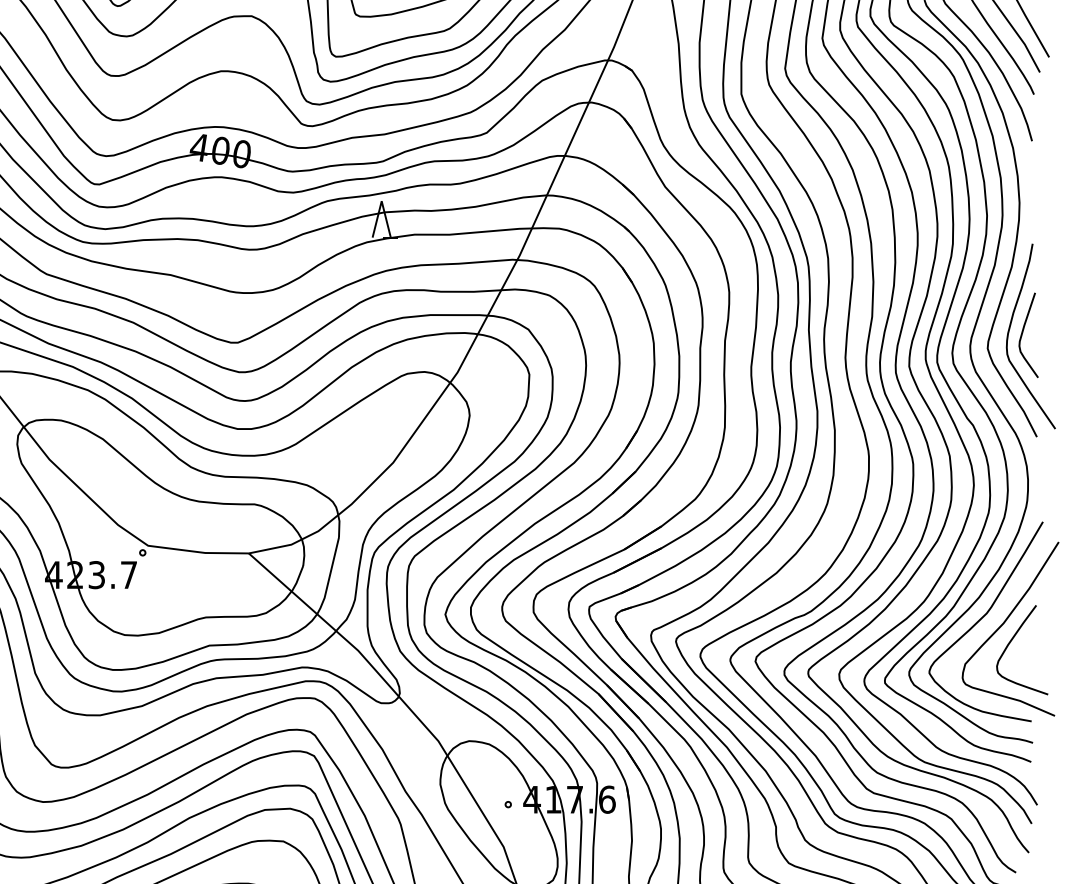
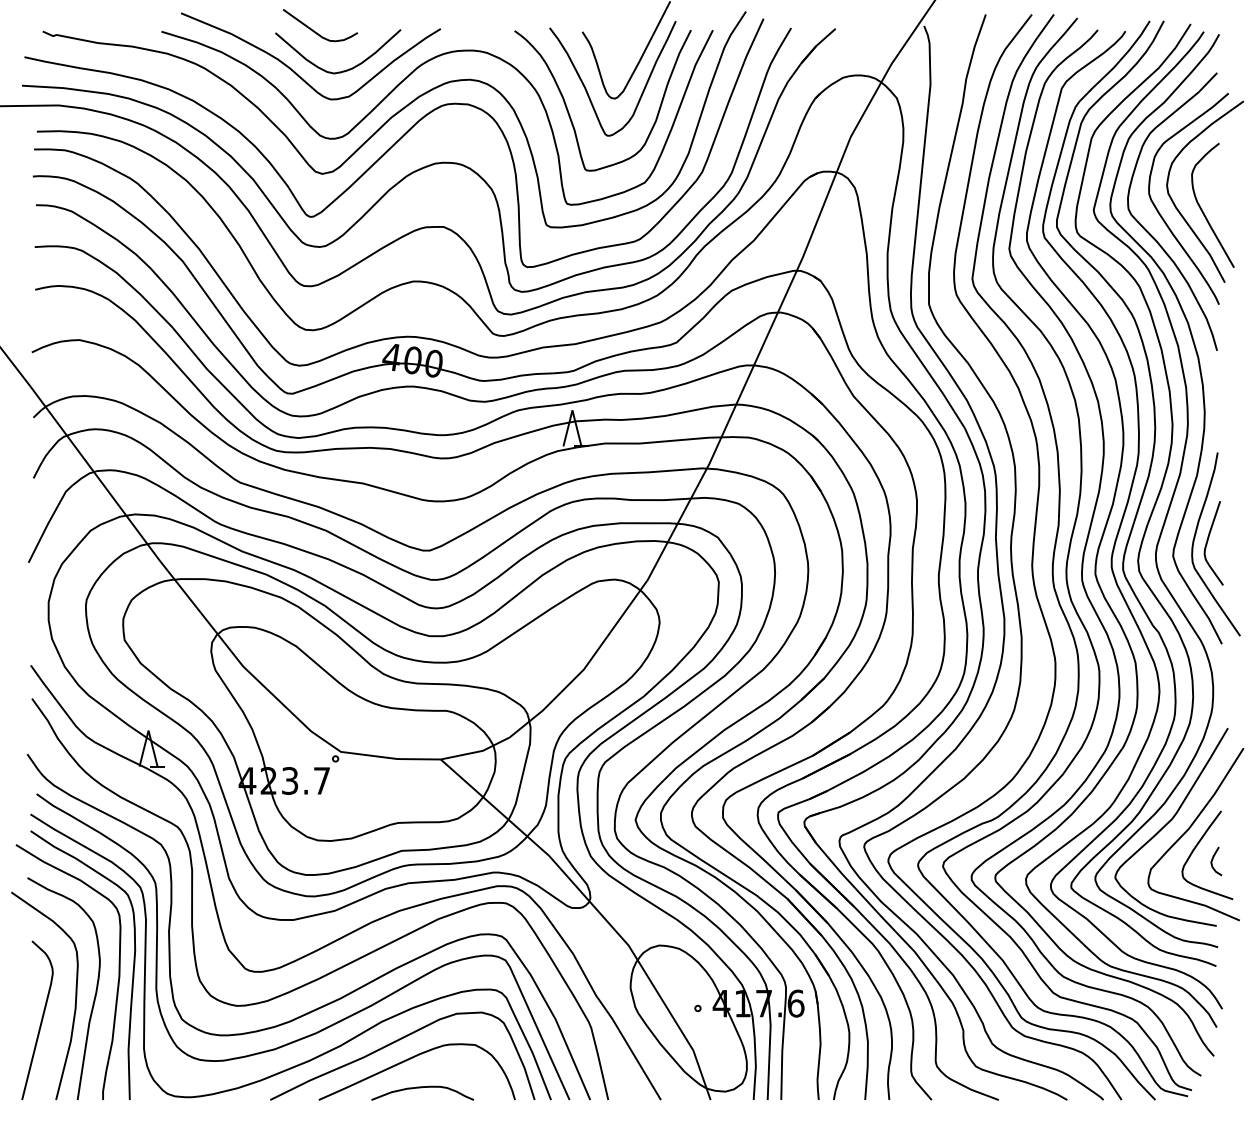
curve: (1028, 654) -> (1213, 859), added

